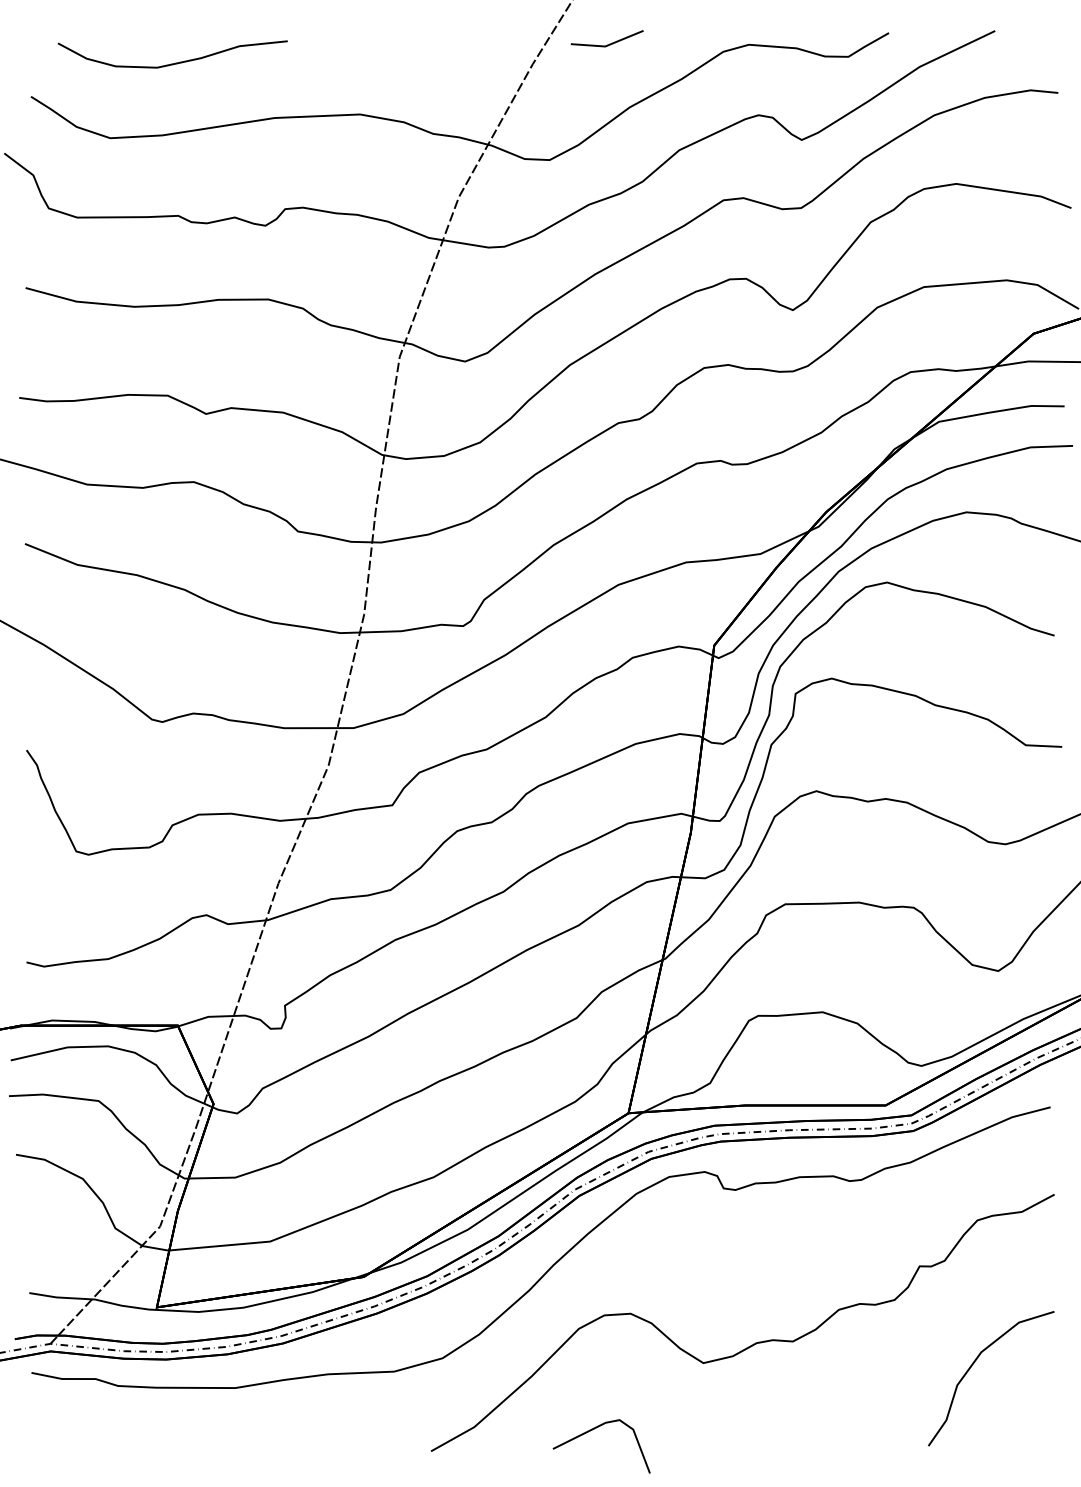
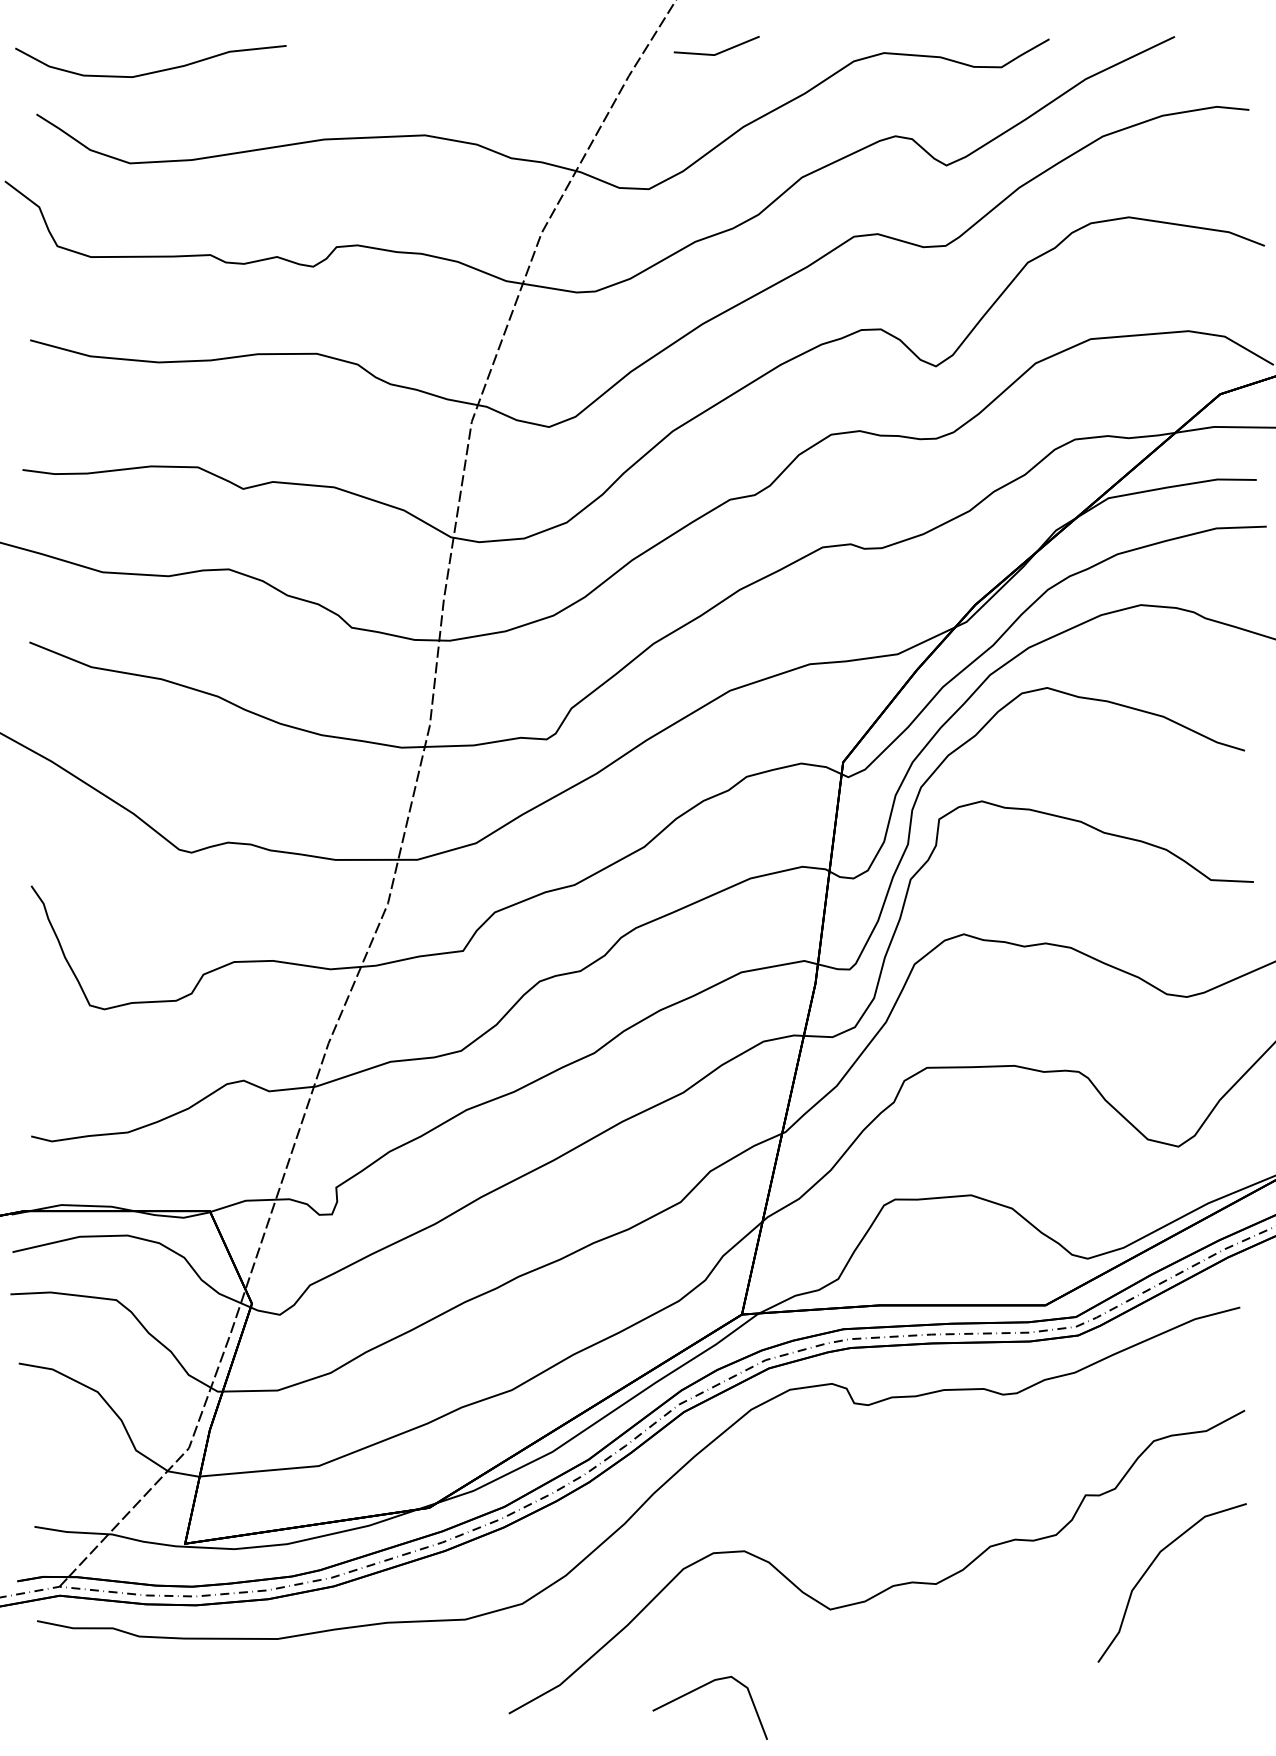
curve: (174, 62) -> (152, 71), moved
curve: (972, 1365) -> (1150, 1567), moved

